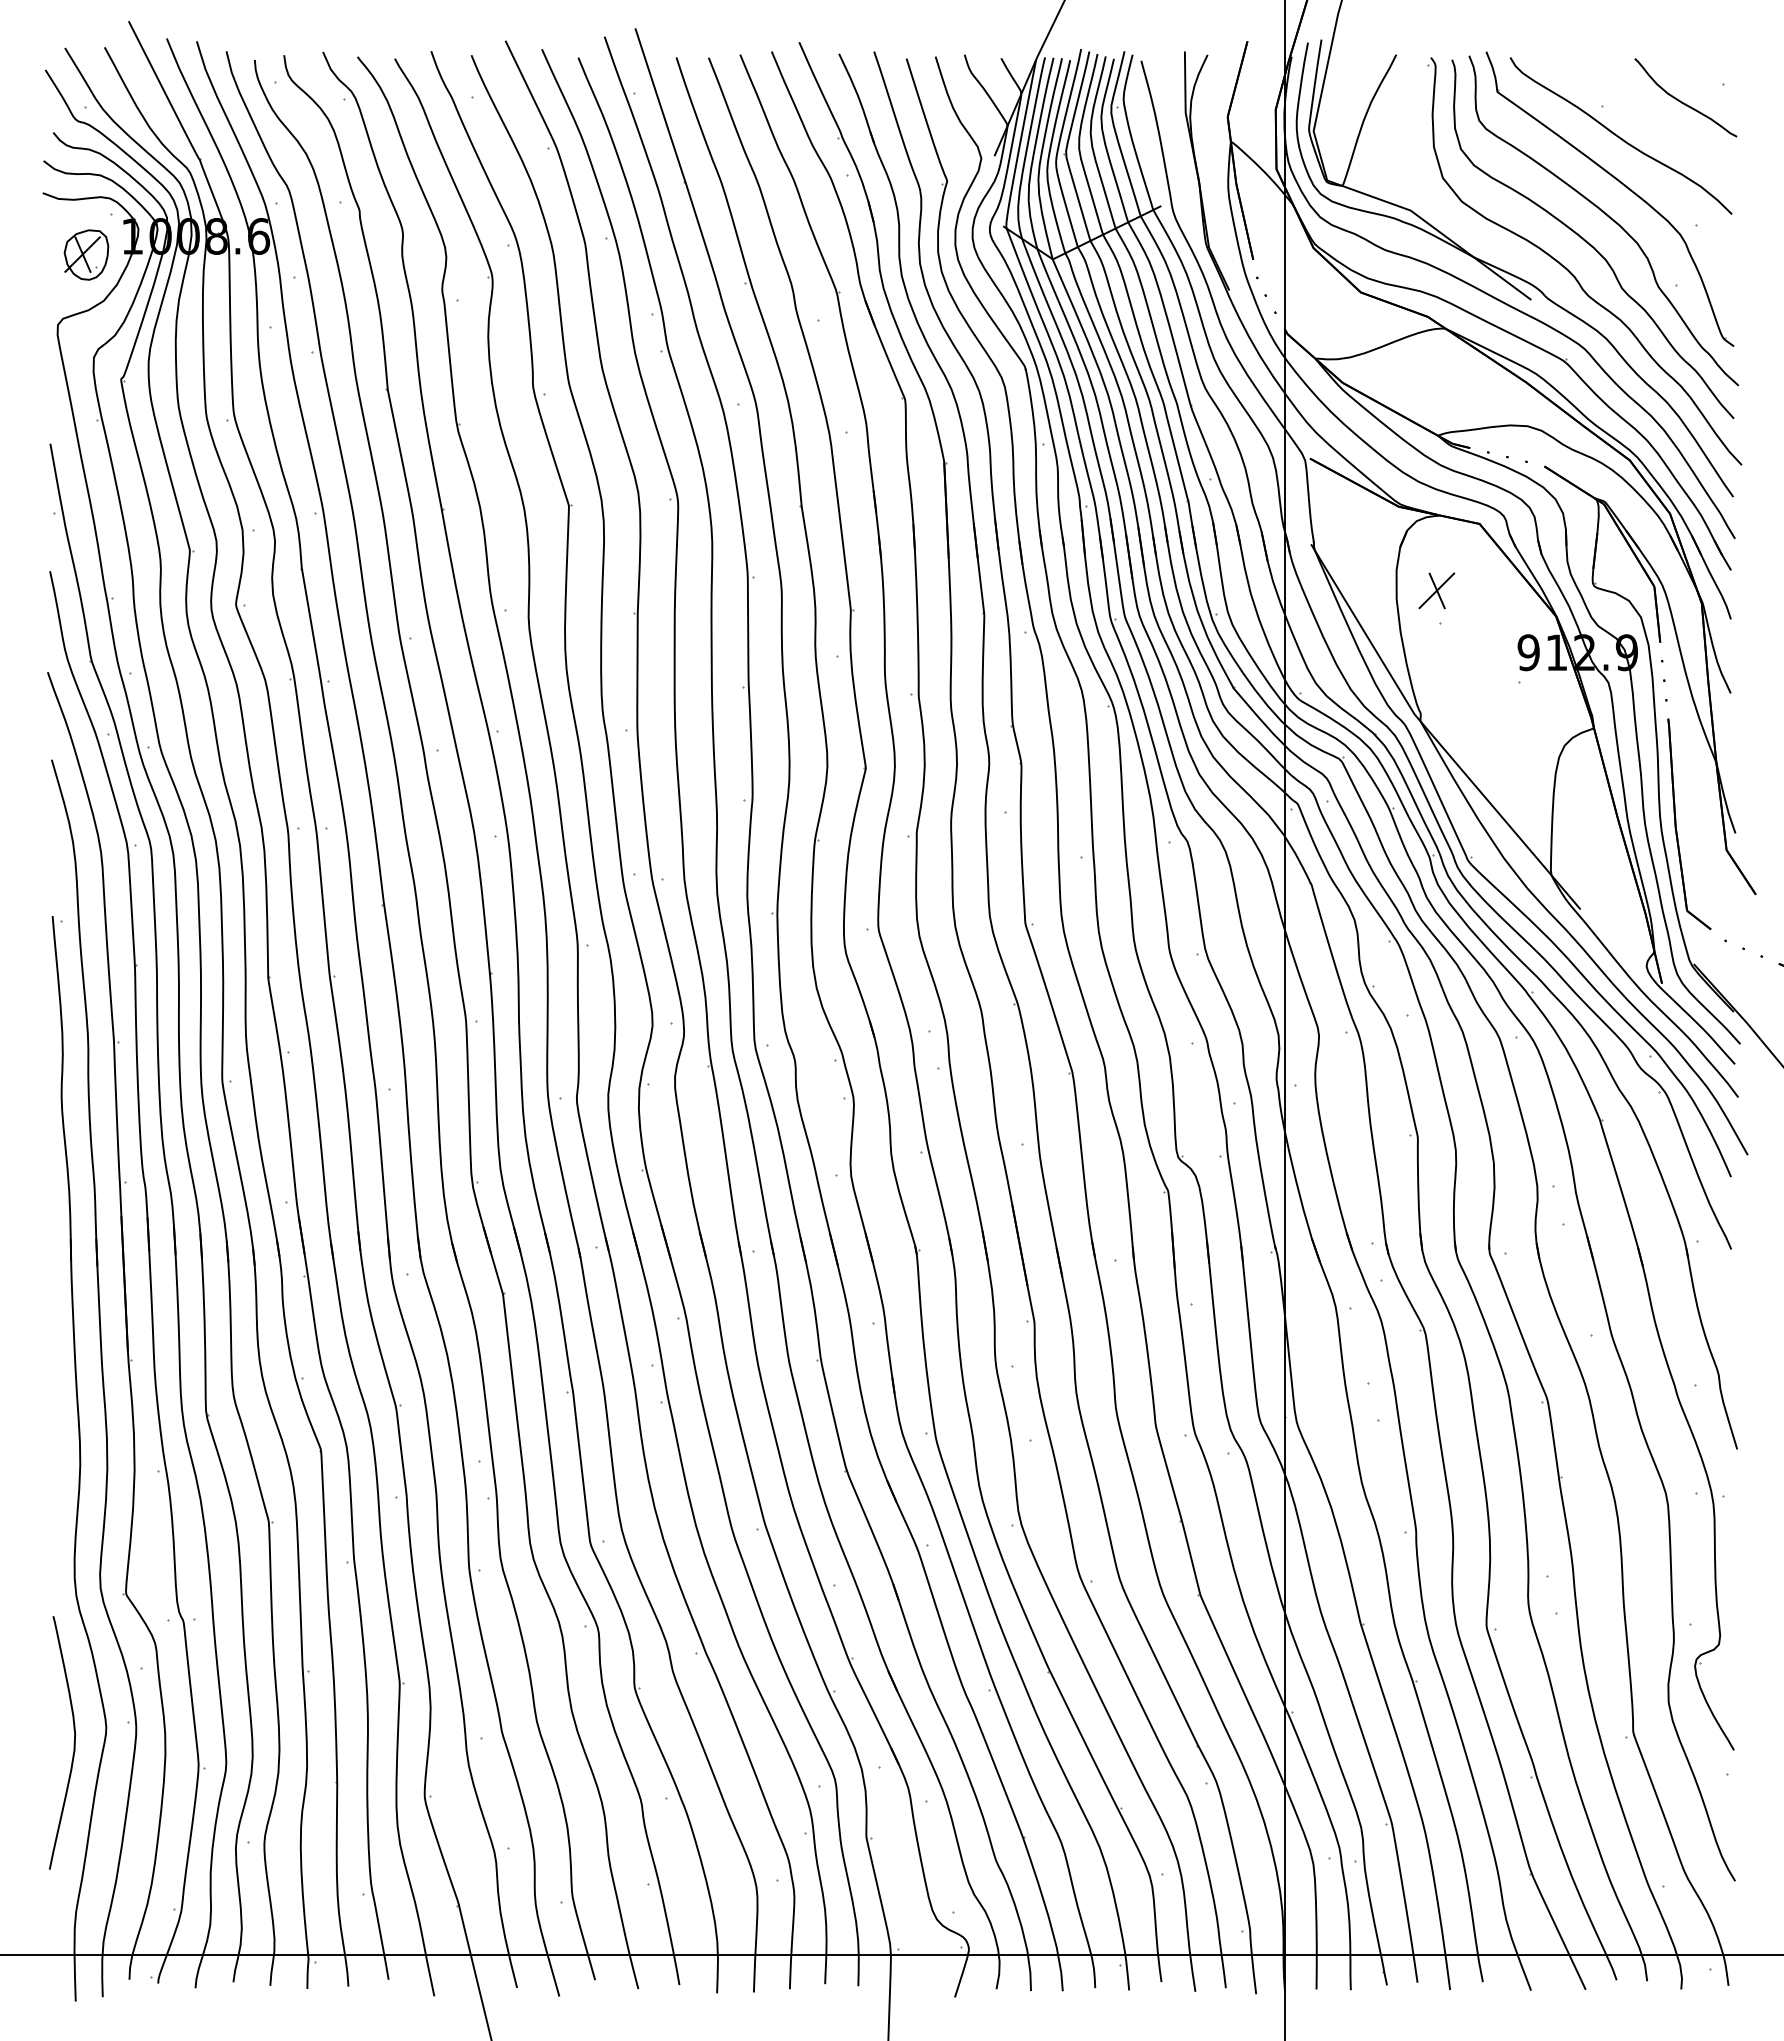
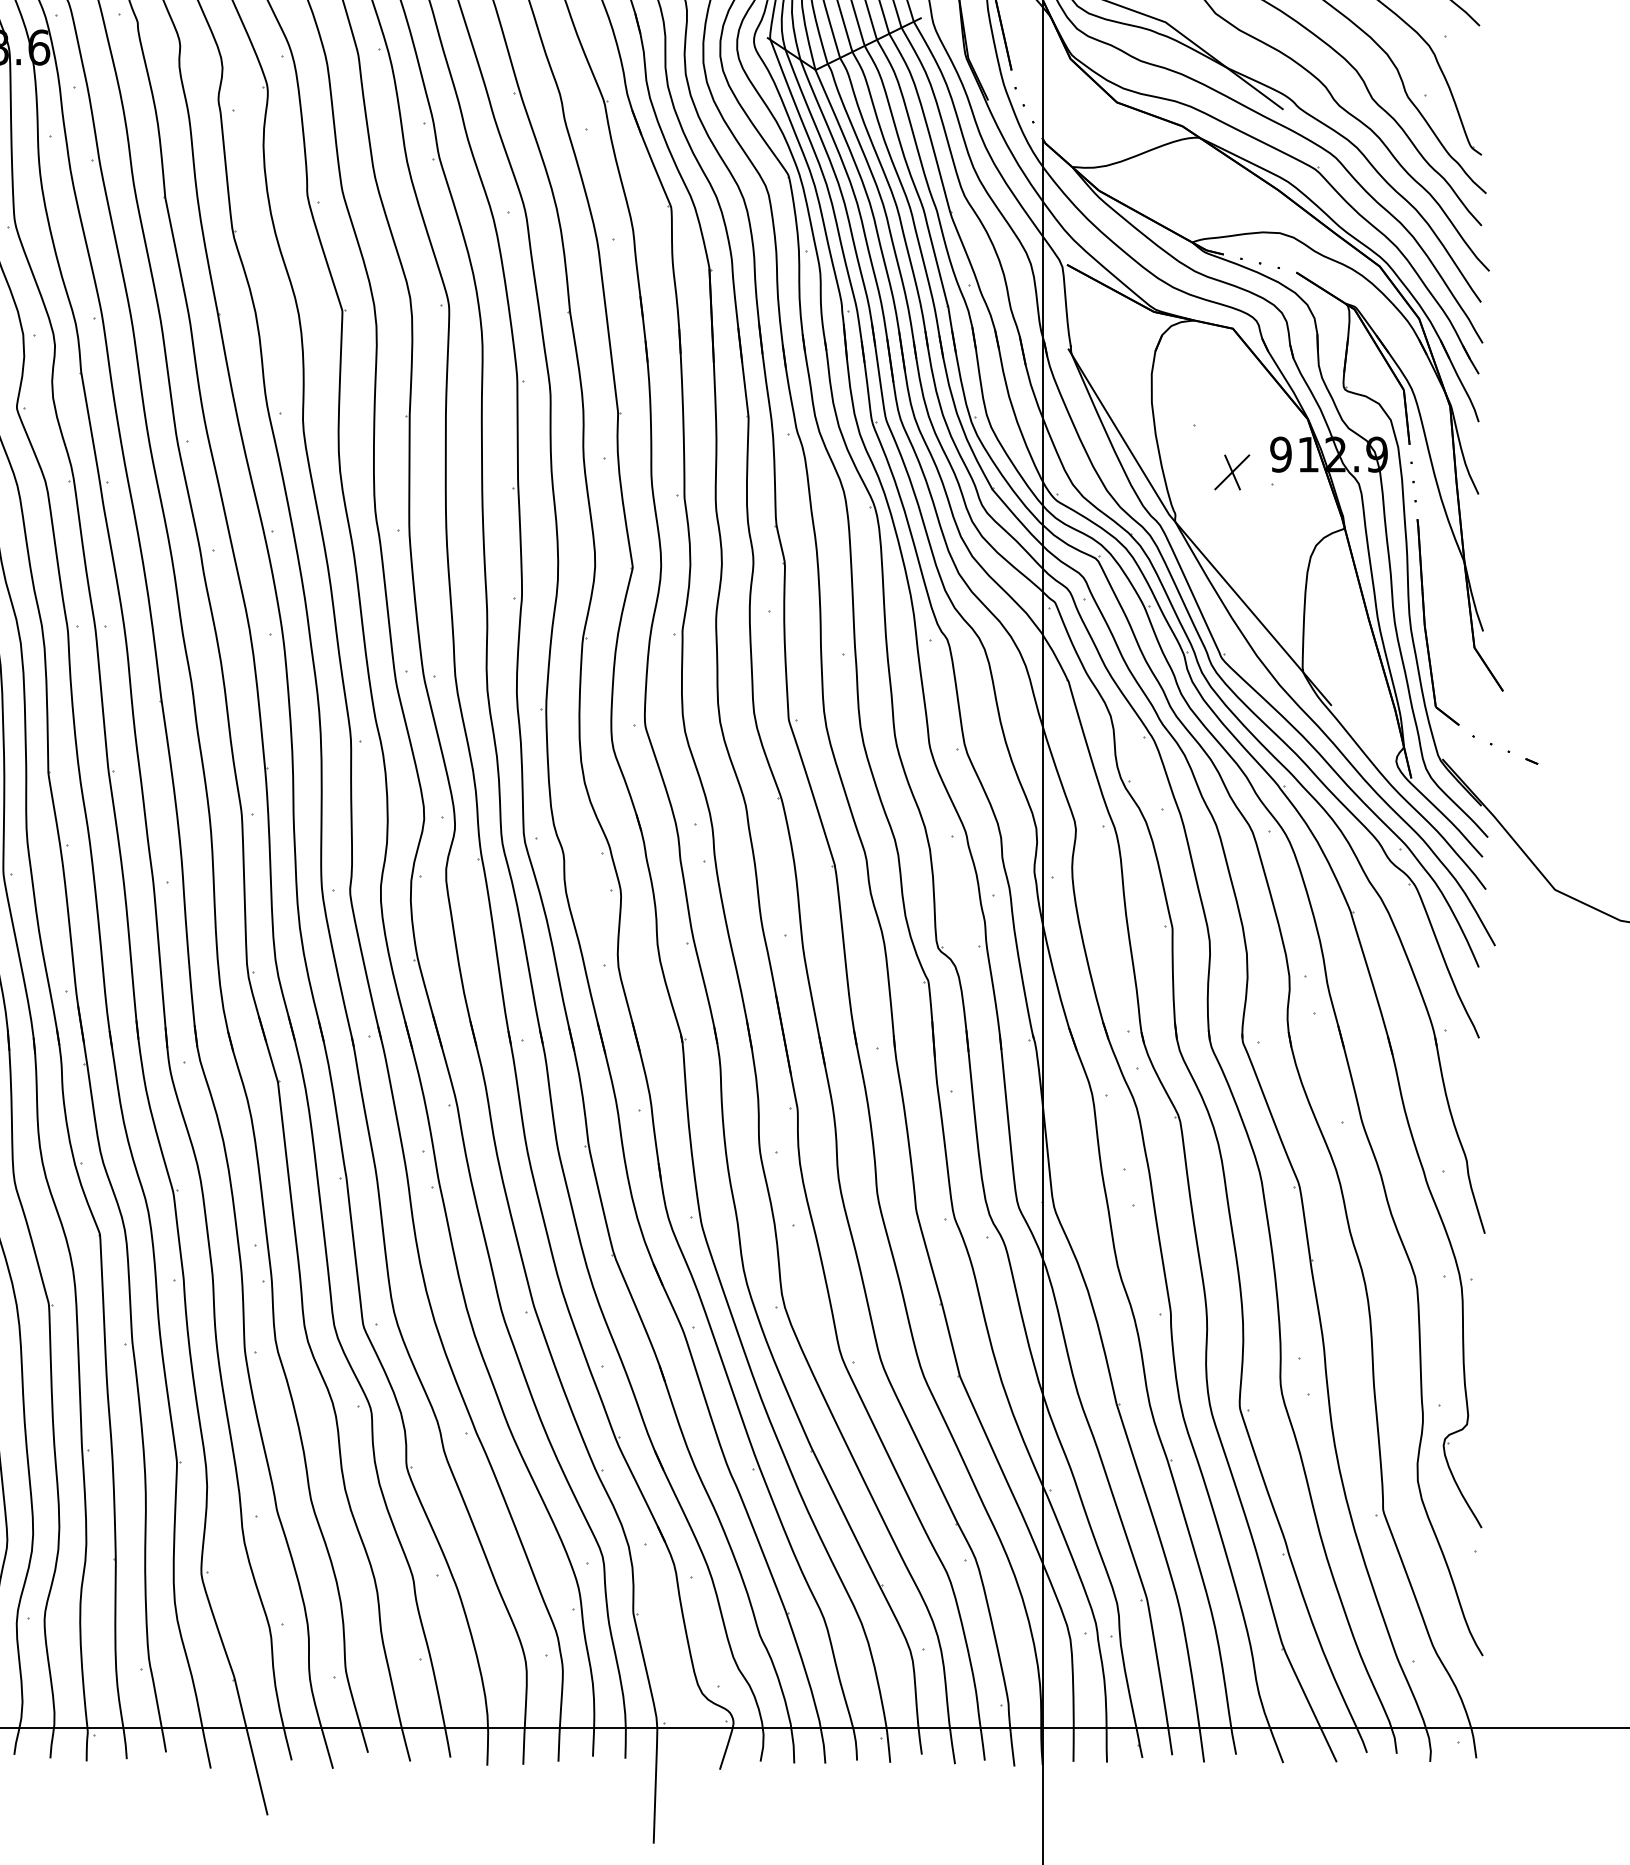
part: (1436, 590) -> (1231, 472), moved

